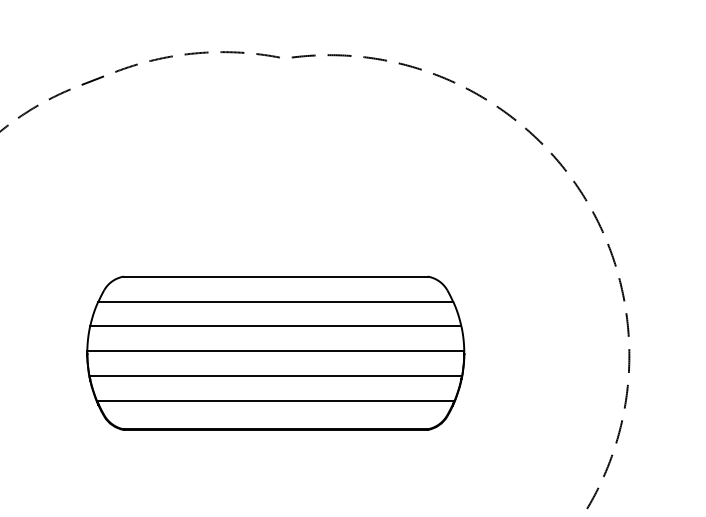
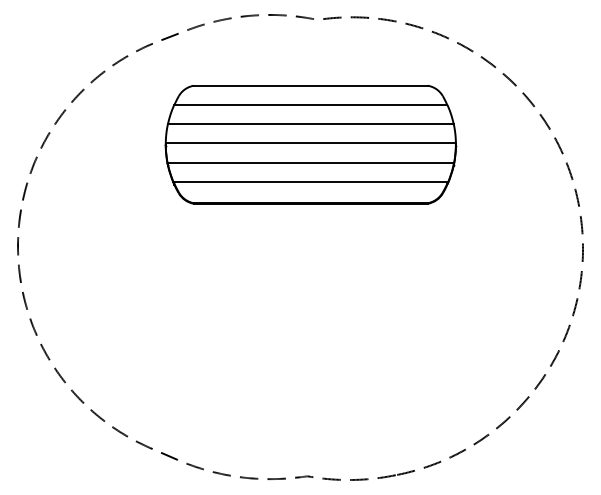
part: (275, 352) -> (310, 144), moved

